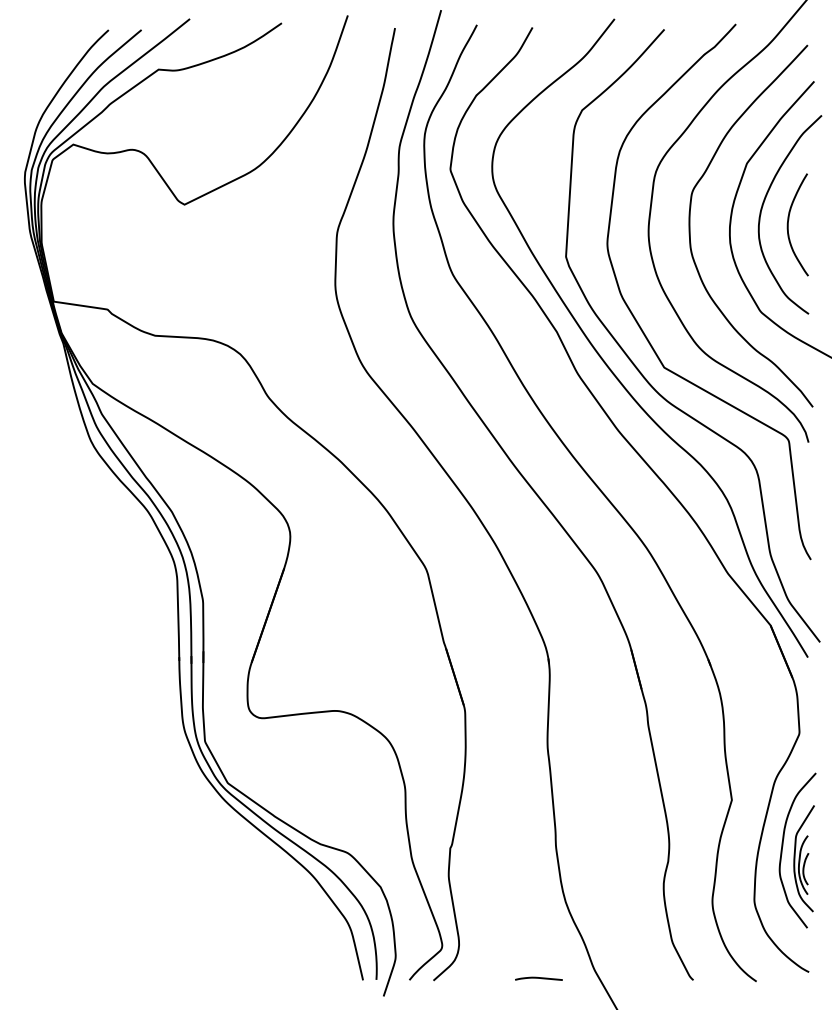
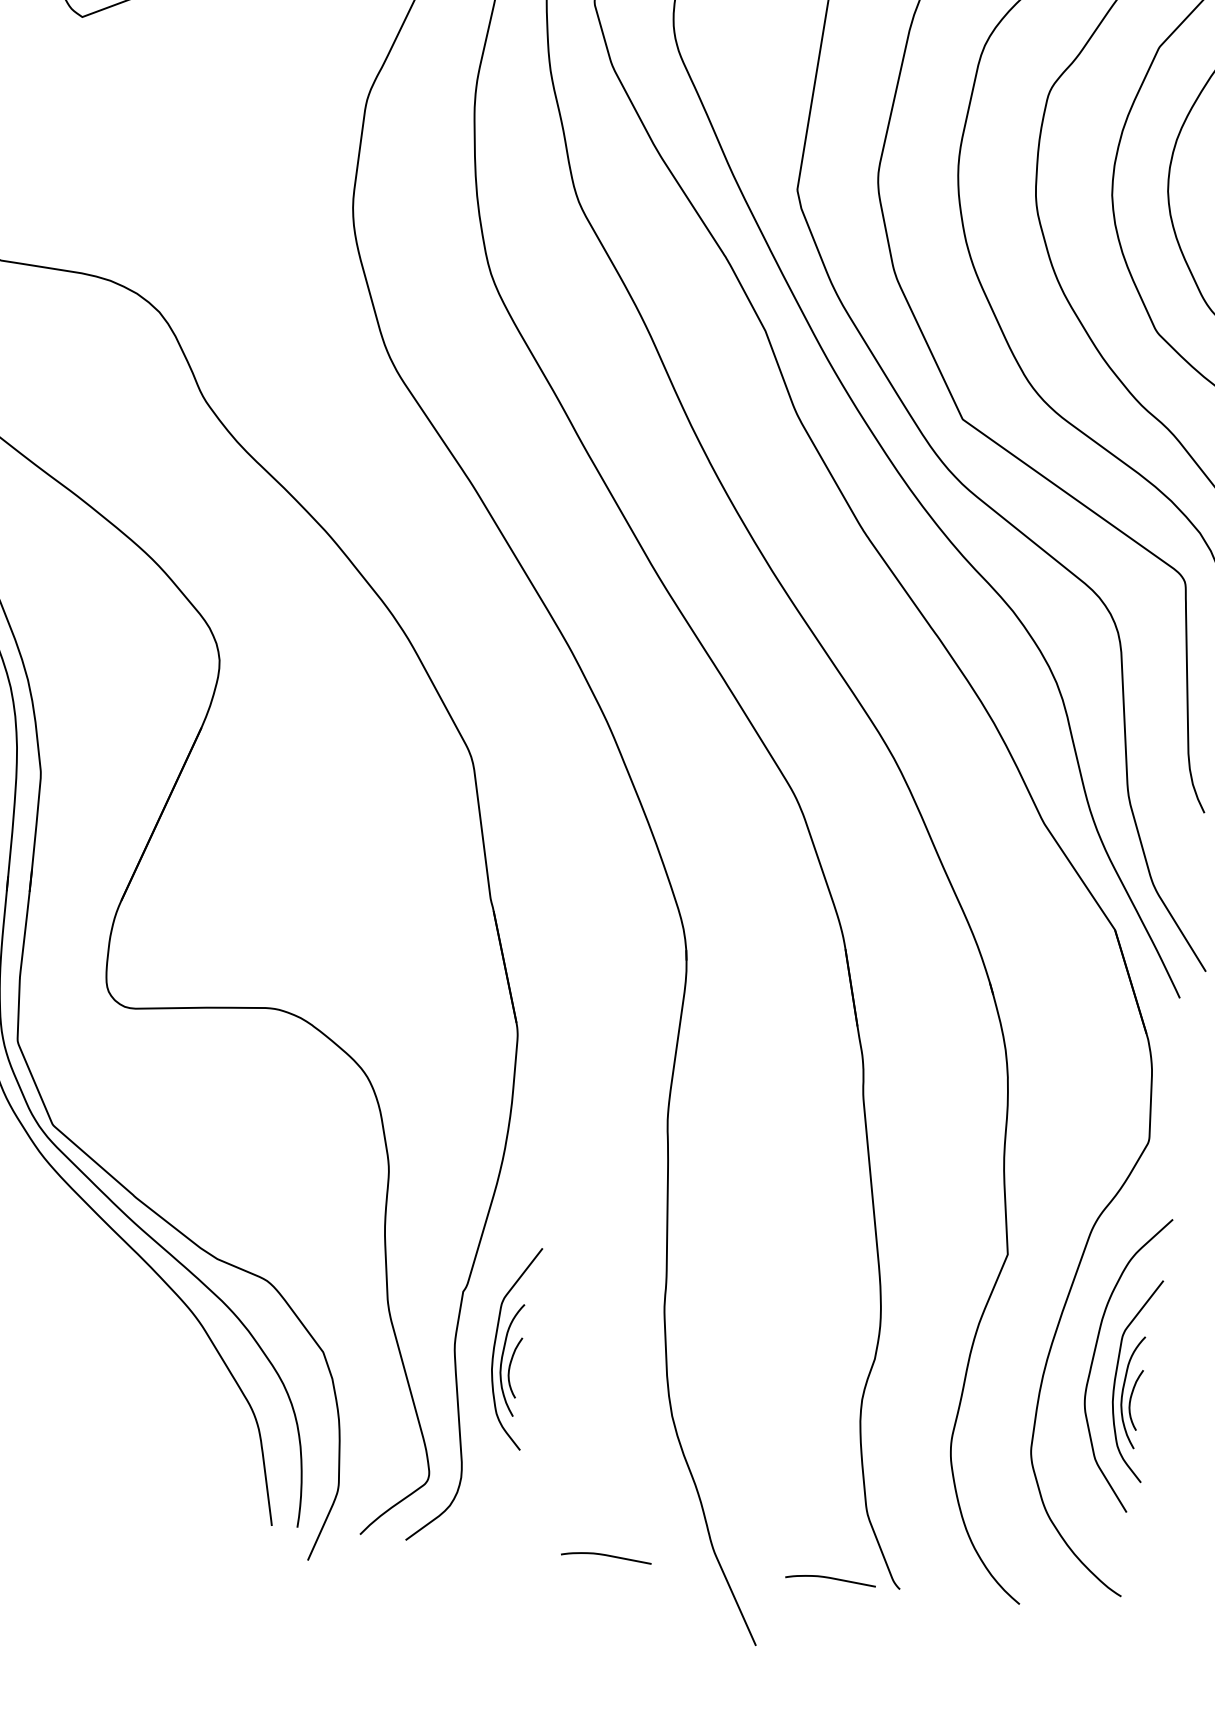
part: (478, 874) -> (511, 1347), added
curve: (656, 978) -> (829, 1579), added

